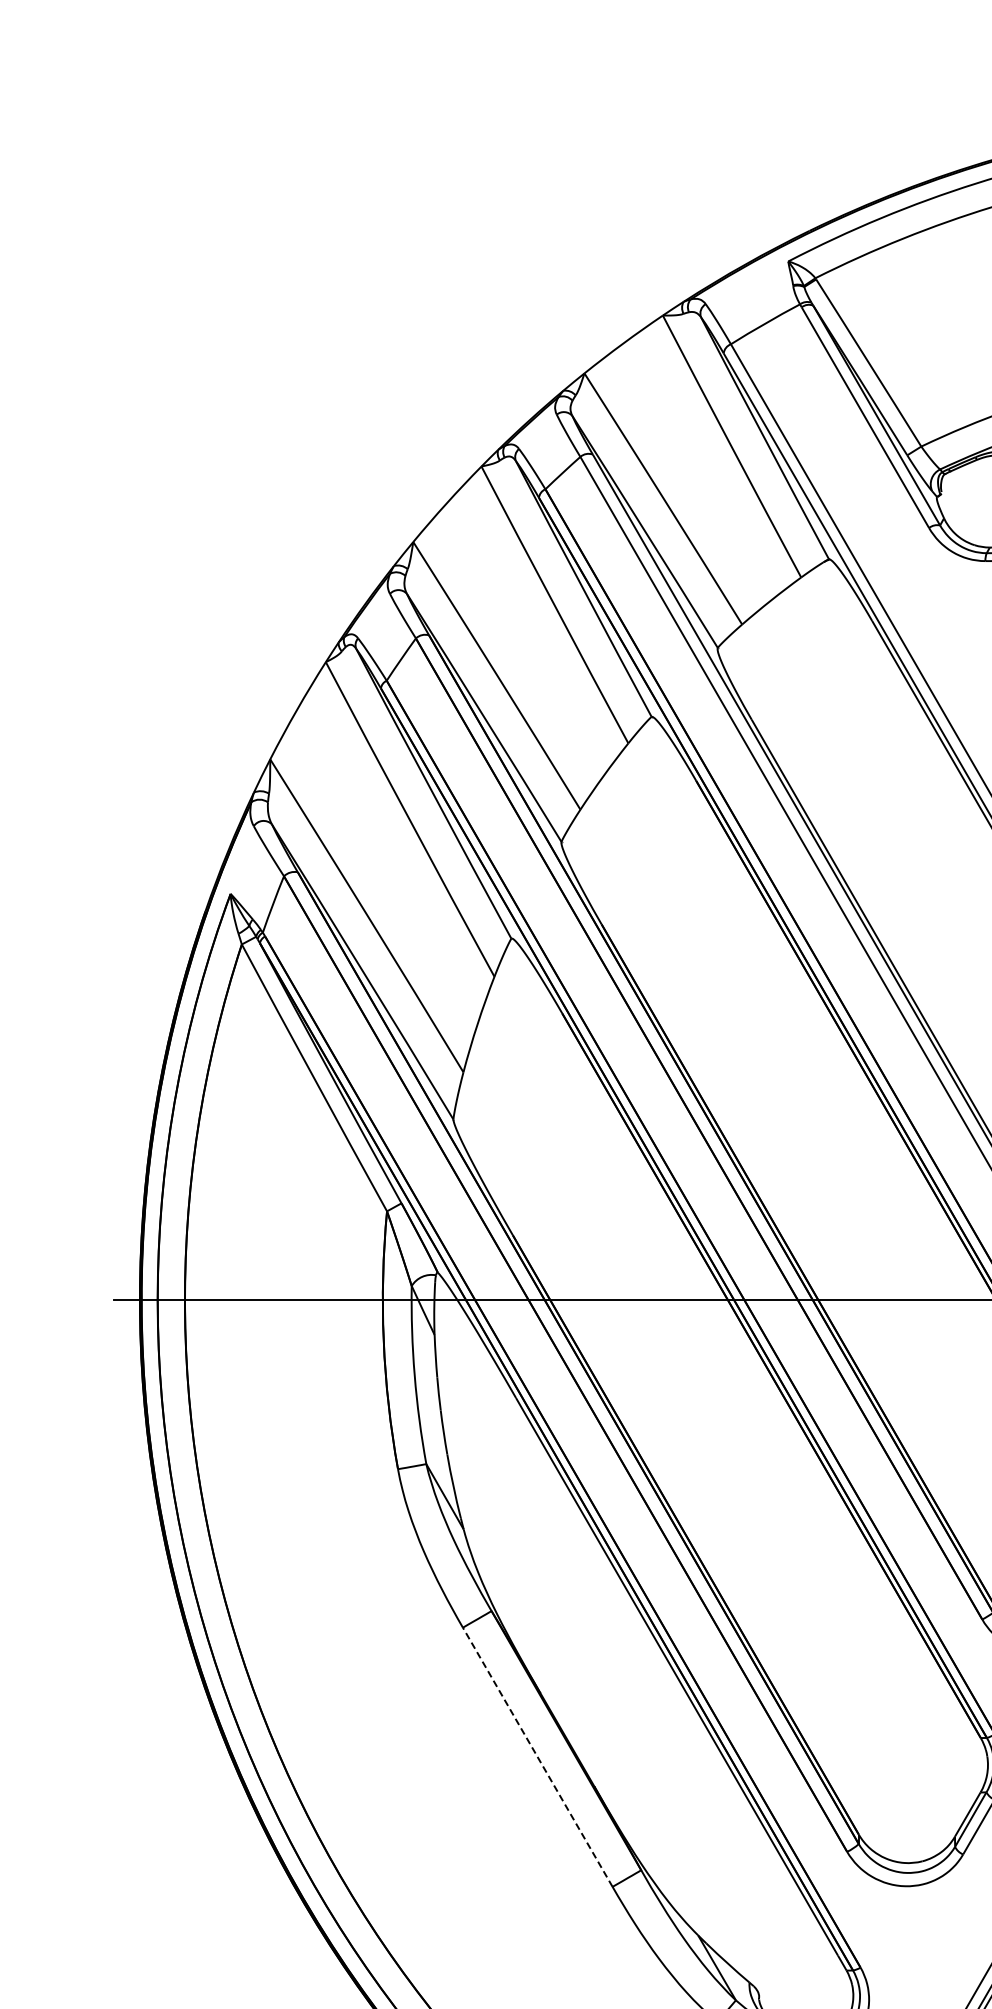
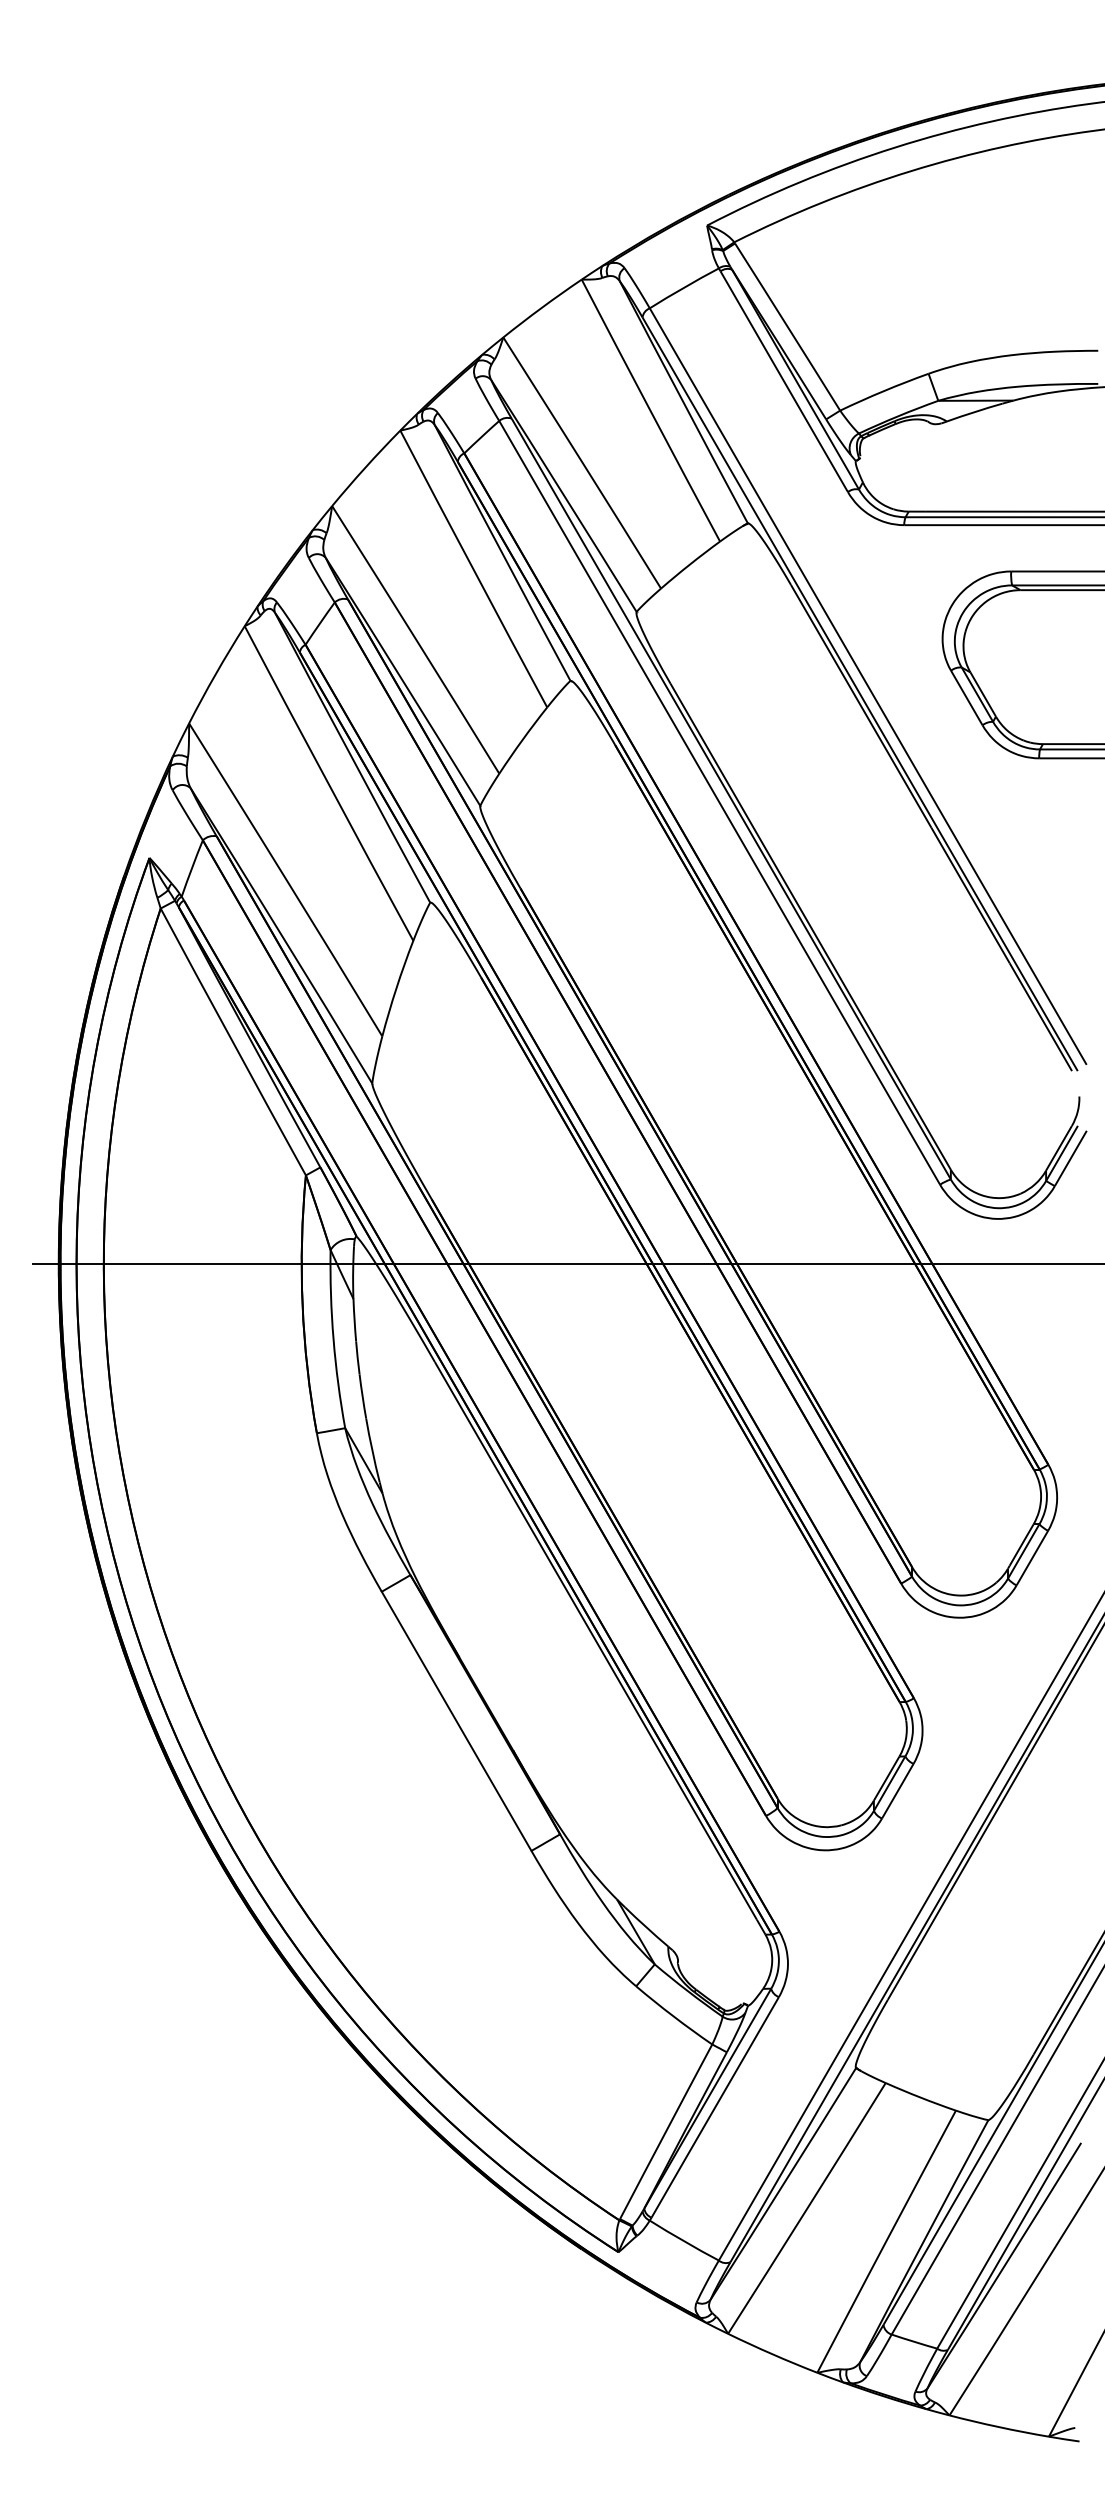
line: (537, 1757) -> (456, 1721), dashed -> solid

